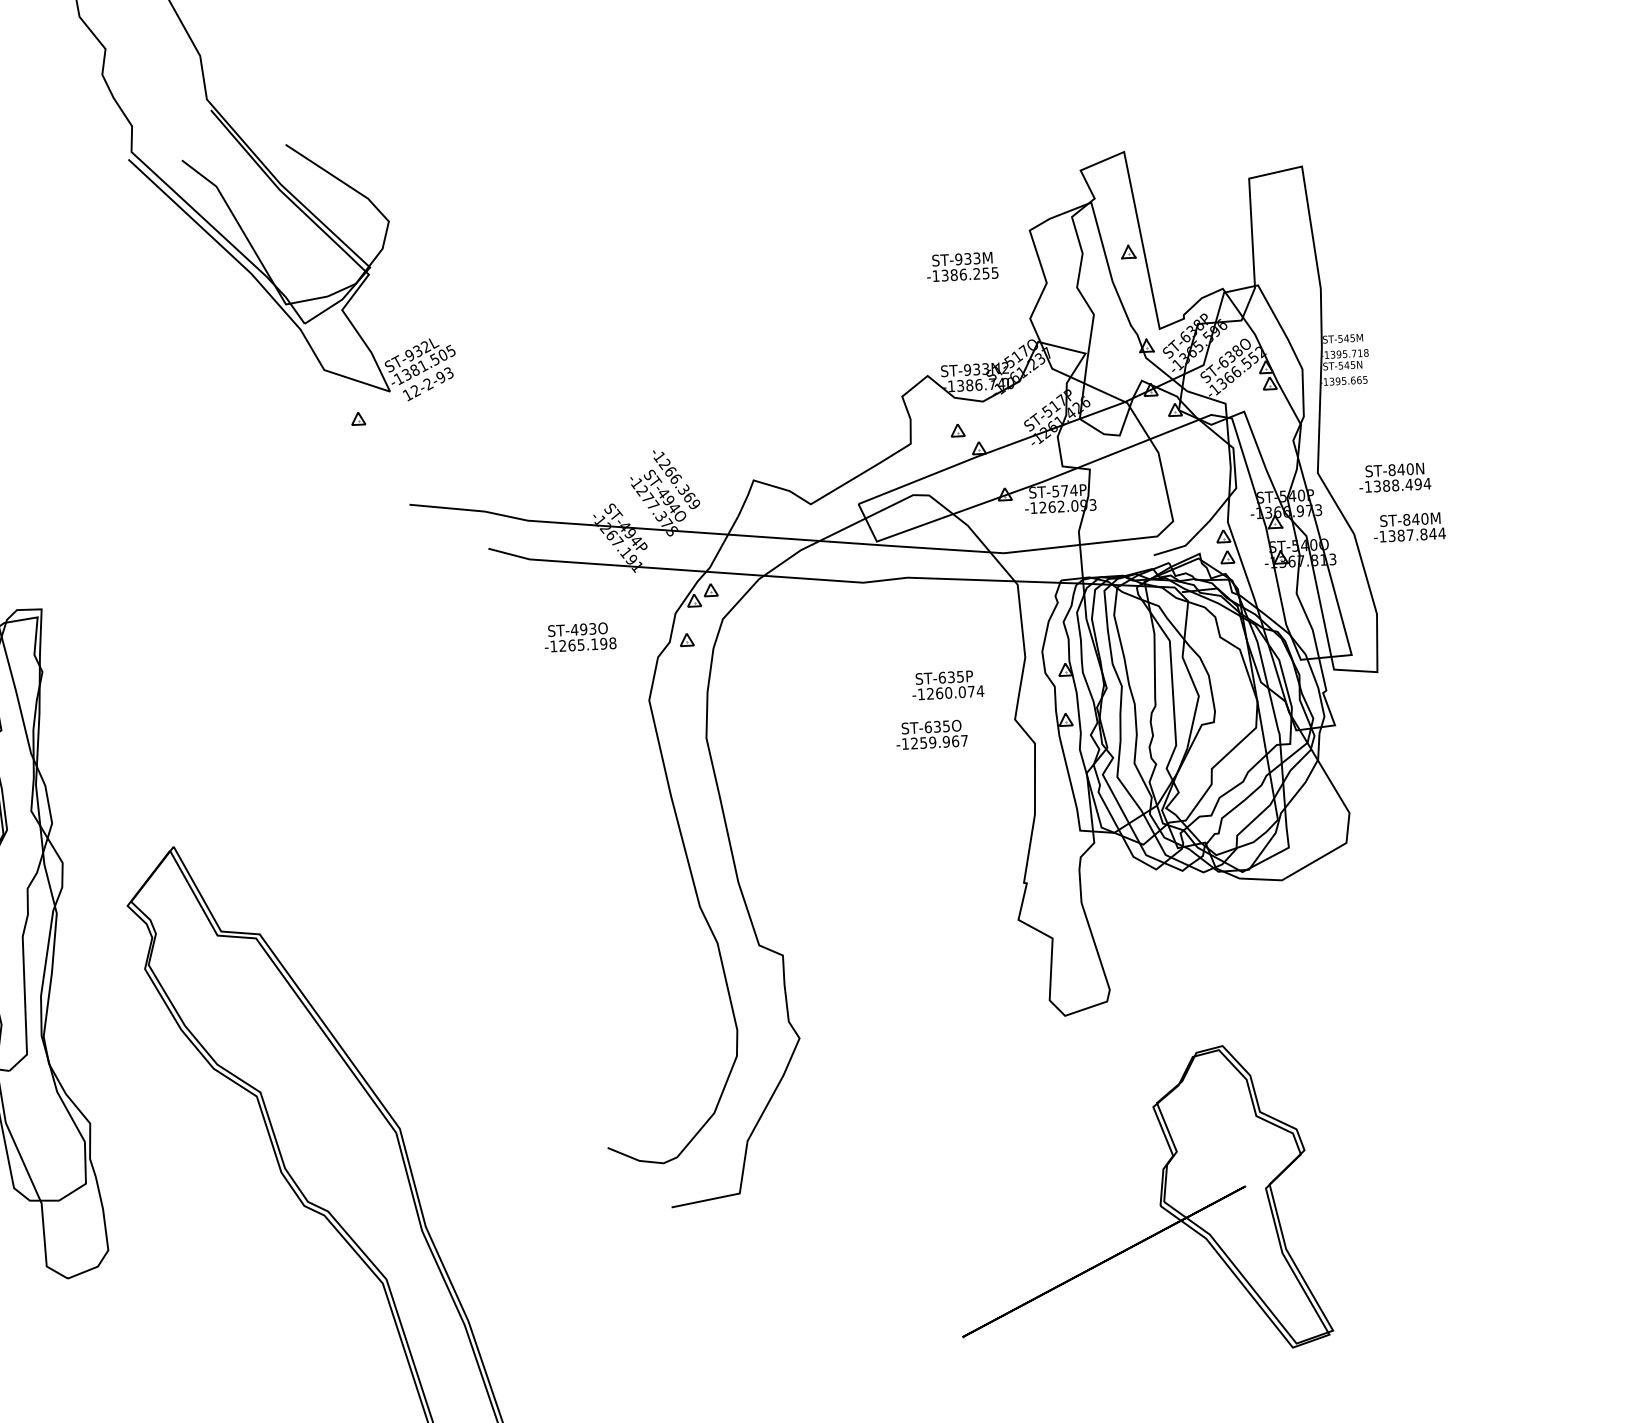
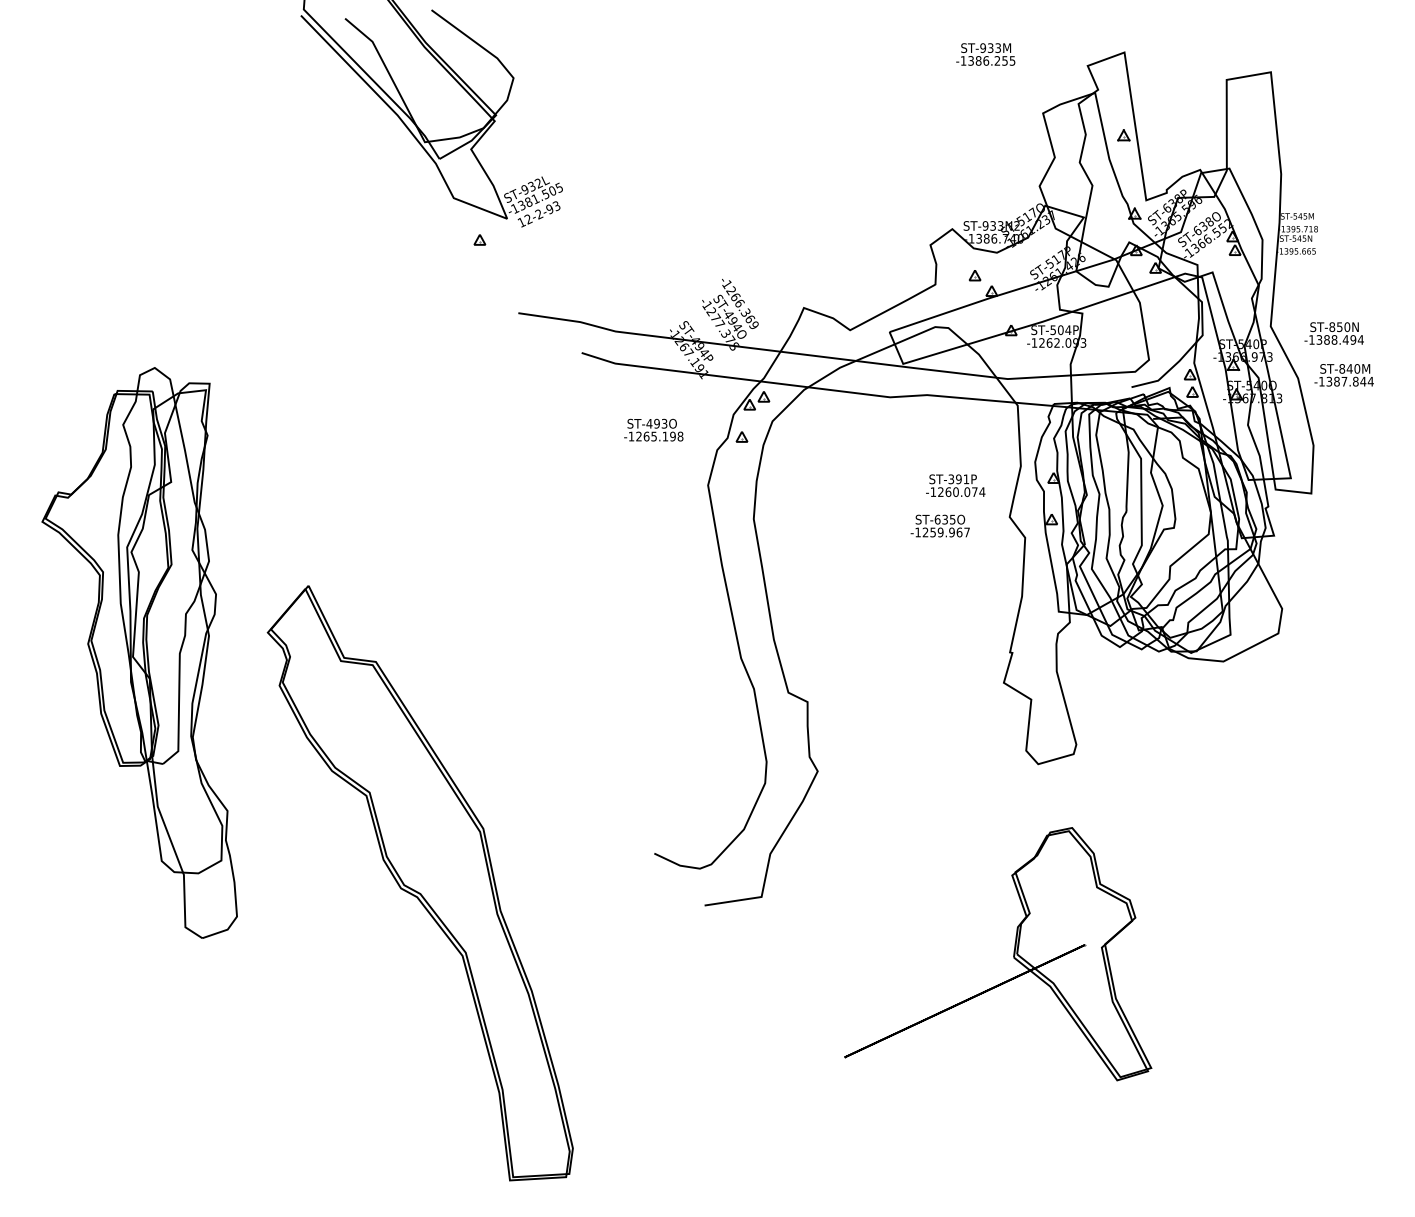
text: (962, 266) -> (985, 54), moved
text: (1400, 470) -> (1339, 327), ST-840N -> ST-850N
text: (1064, 491) -> (1060, 330), ST-574P -> ST-504P
text: (950, 677) -> (958, 479), ST-635P -> ST-391P
part: (1159, 1202) -> (1013, 954), moved

